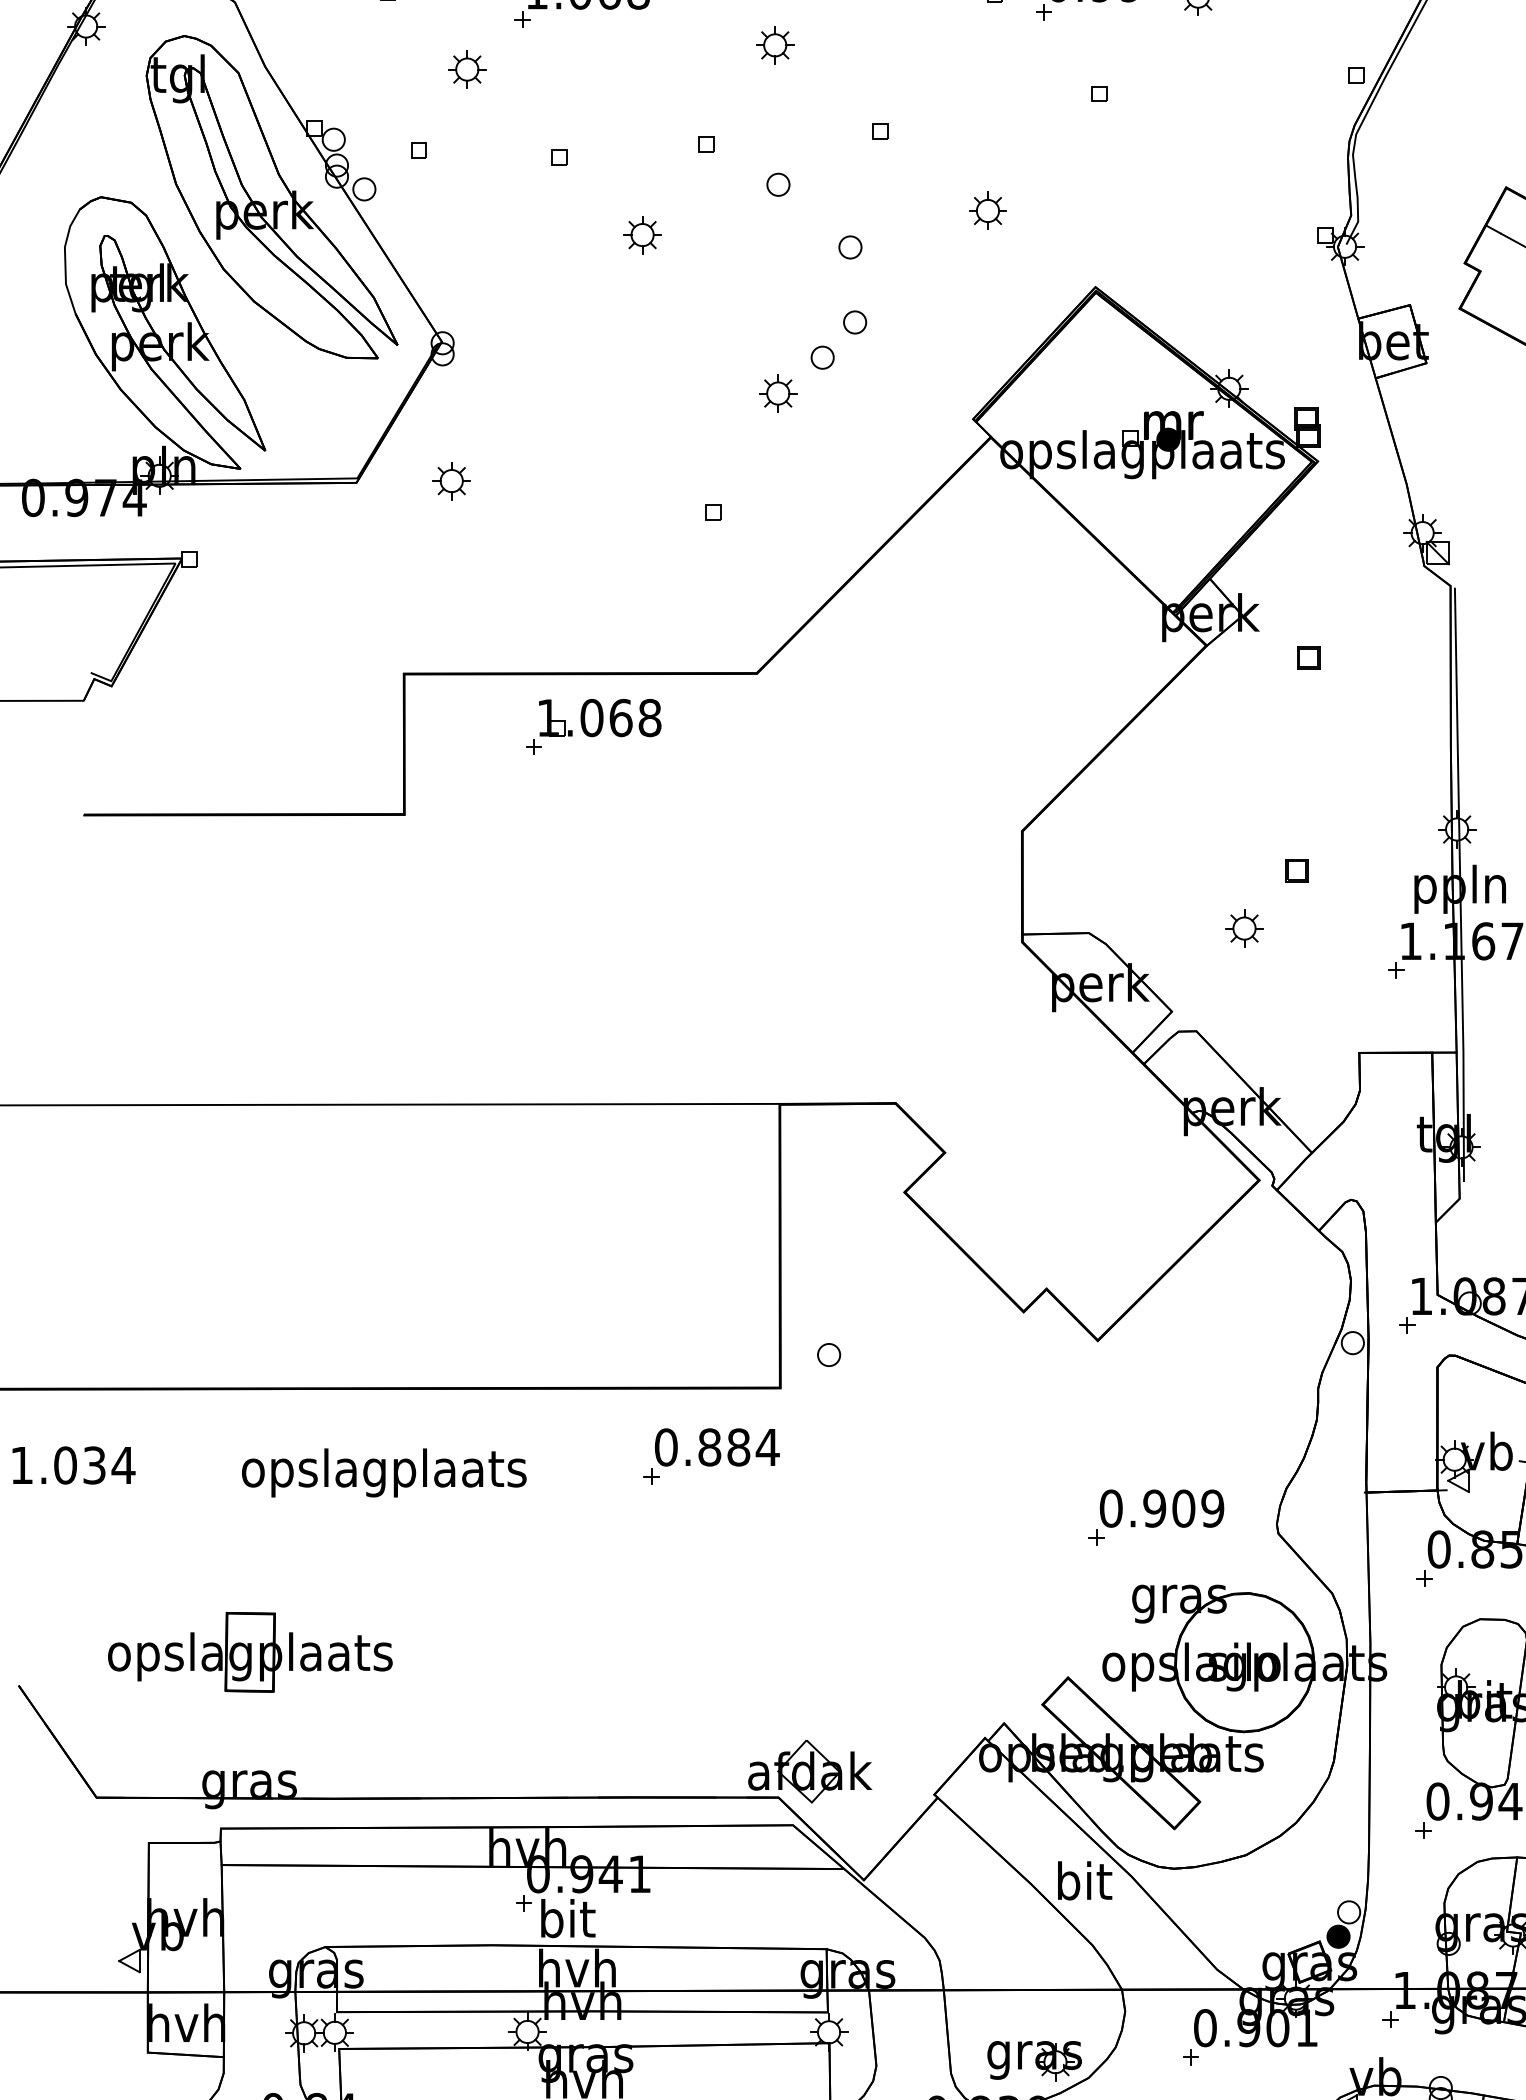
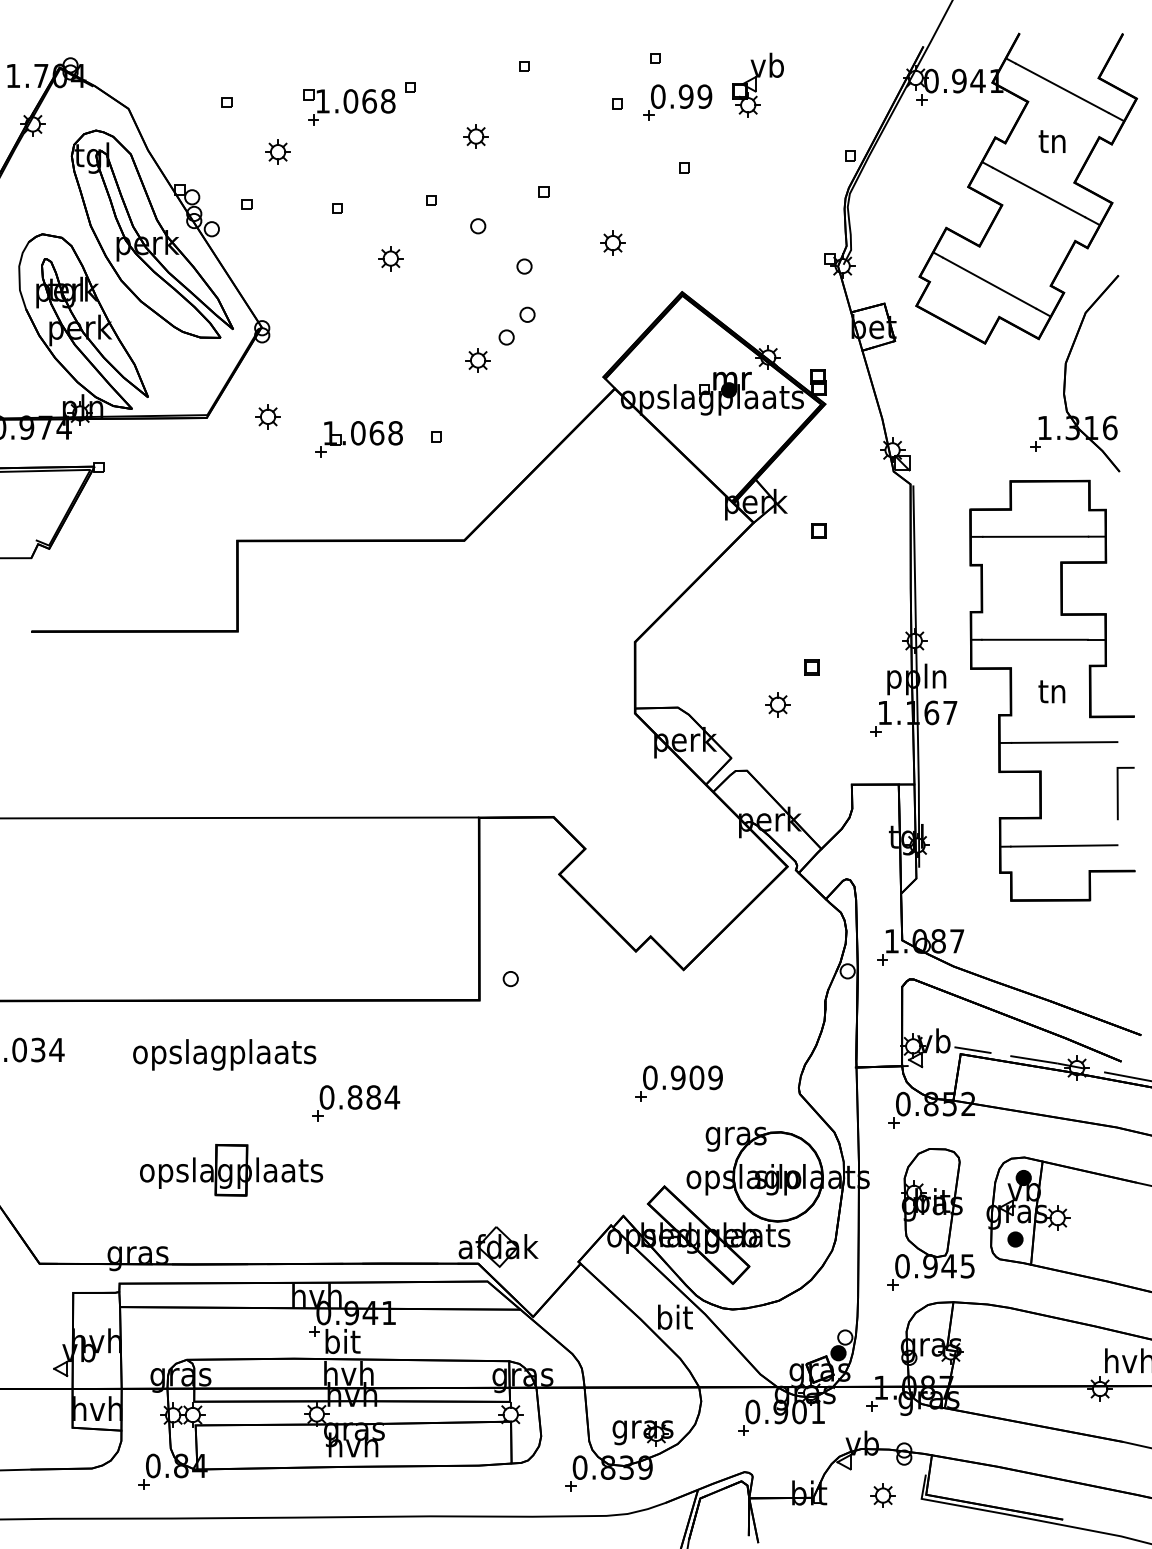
part: (592, 727) -> (358, 439), moved
part: (712, 1456) -> (356, 1103), moved
part: (1155, 1517) -> (678, 1083), moved
part: (250, 1652) -> (231, 1170), moved

